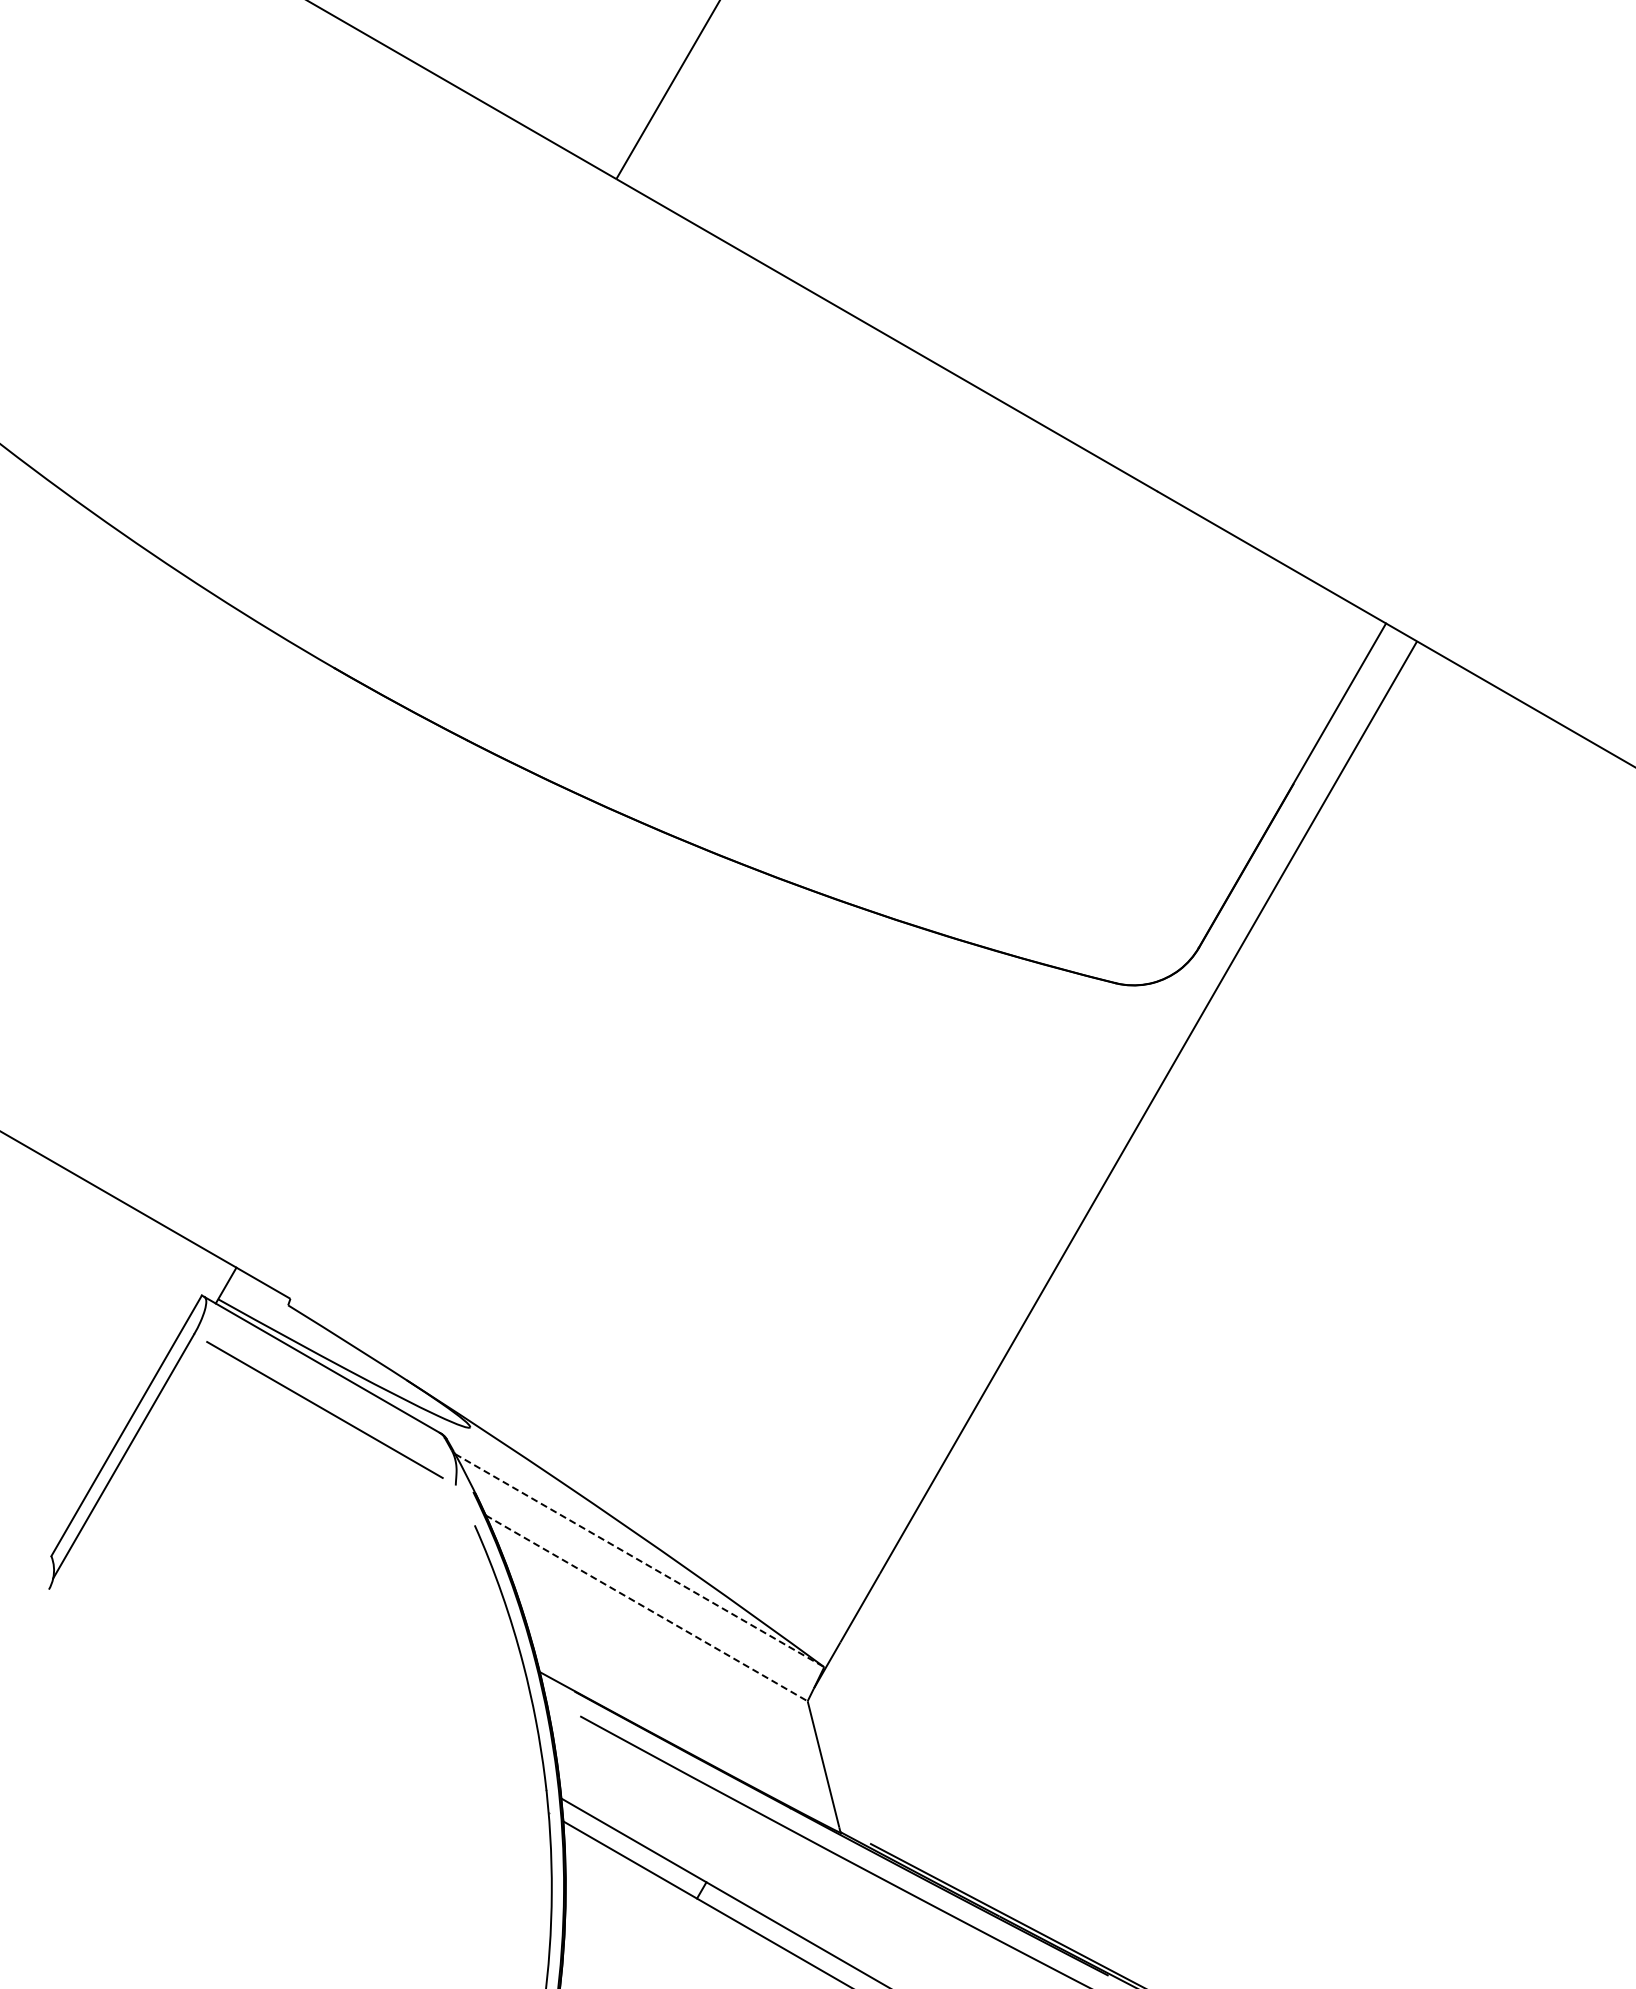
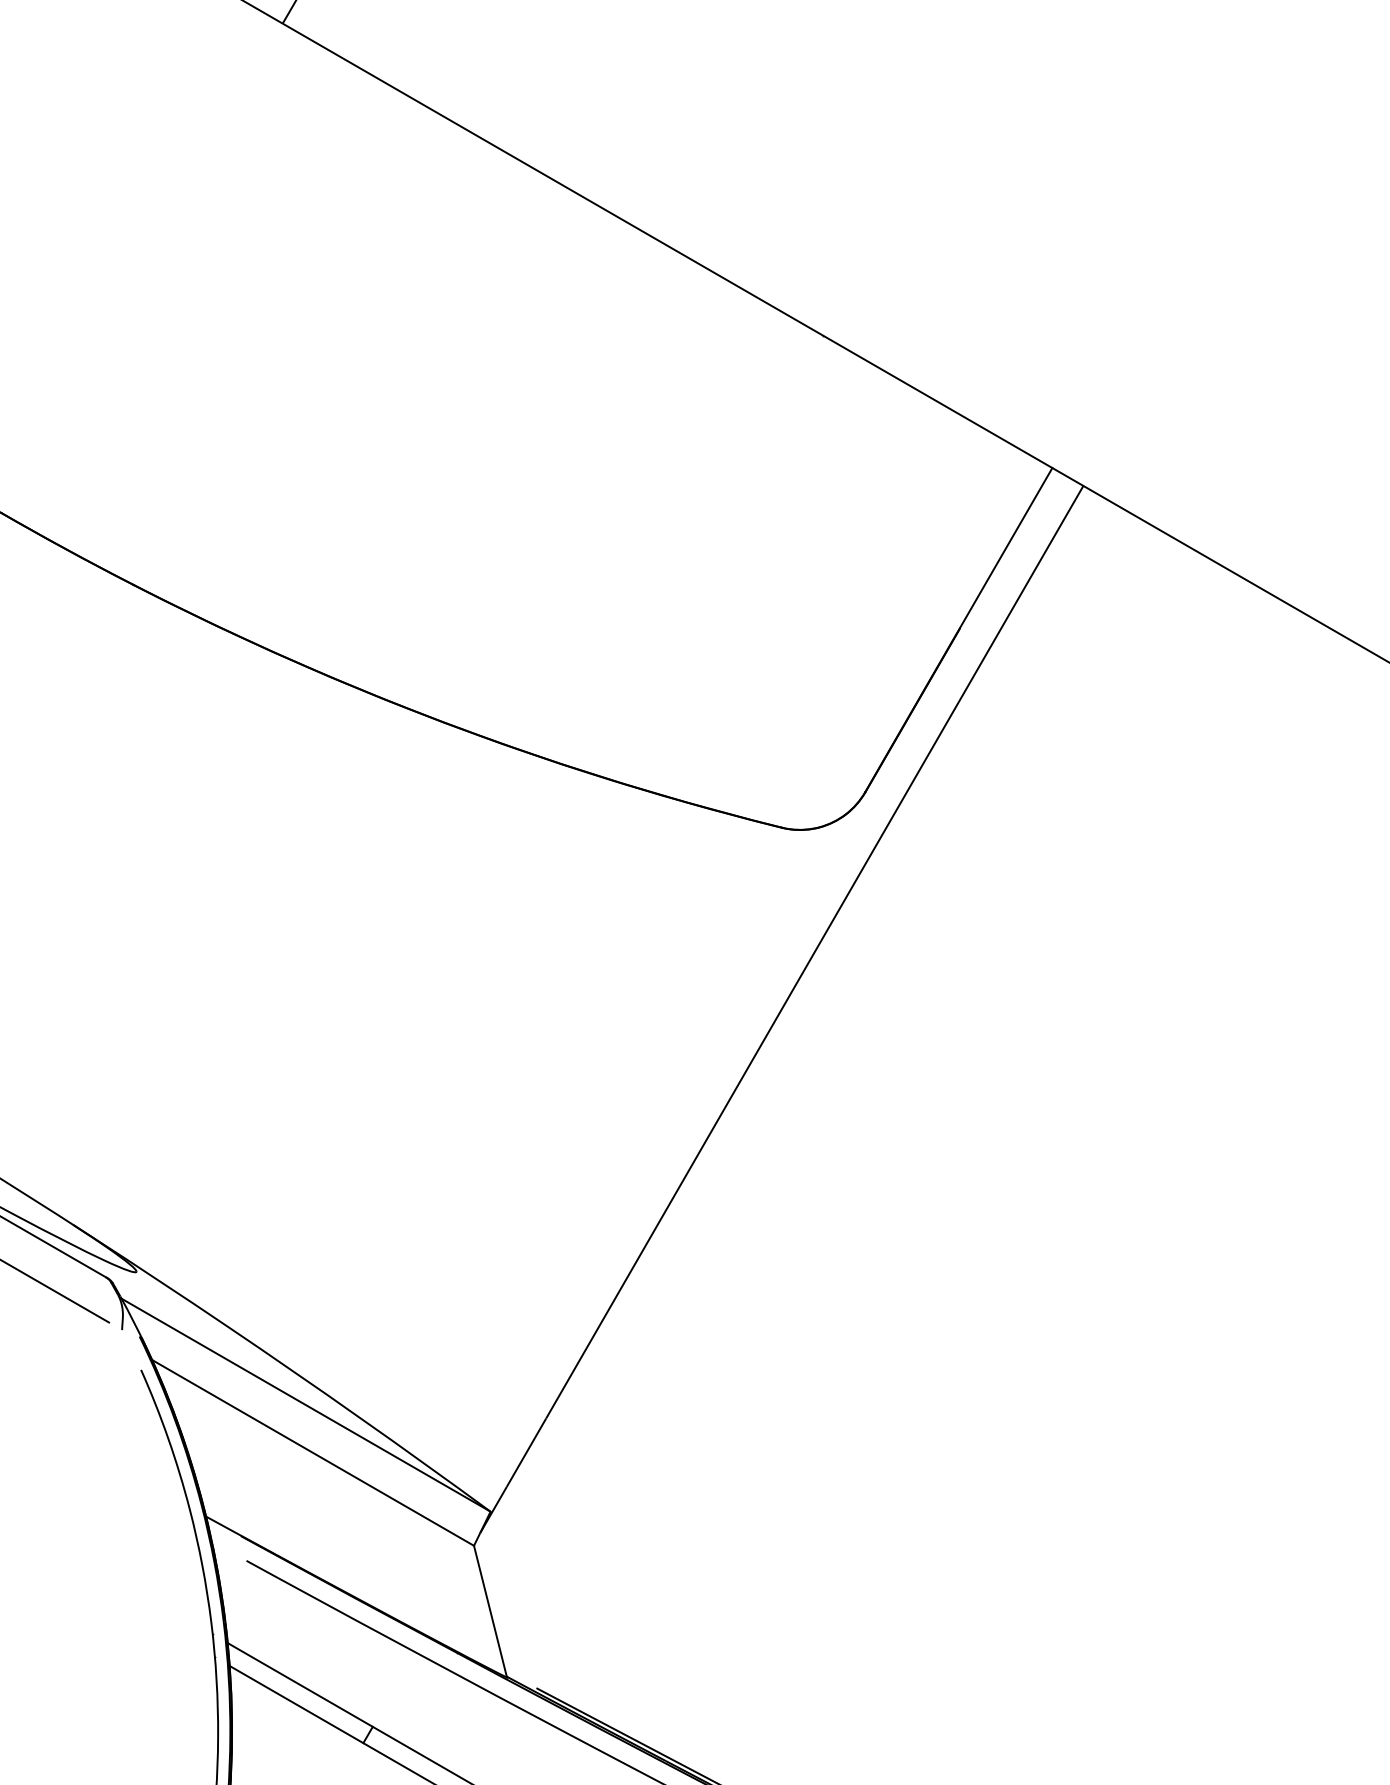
line: (640, 1560) -> (306, 1405), dashed -> solid
line: (646, 1608) -> (312, 1453), dashed -> solid

